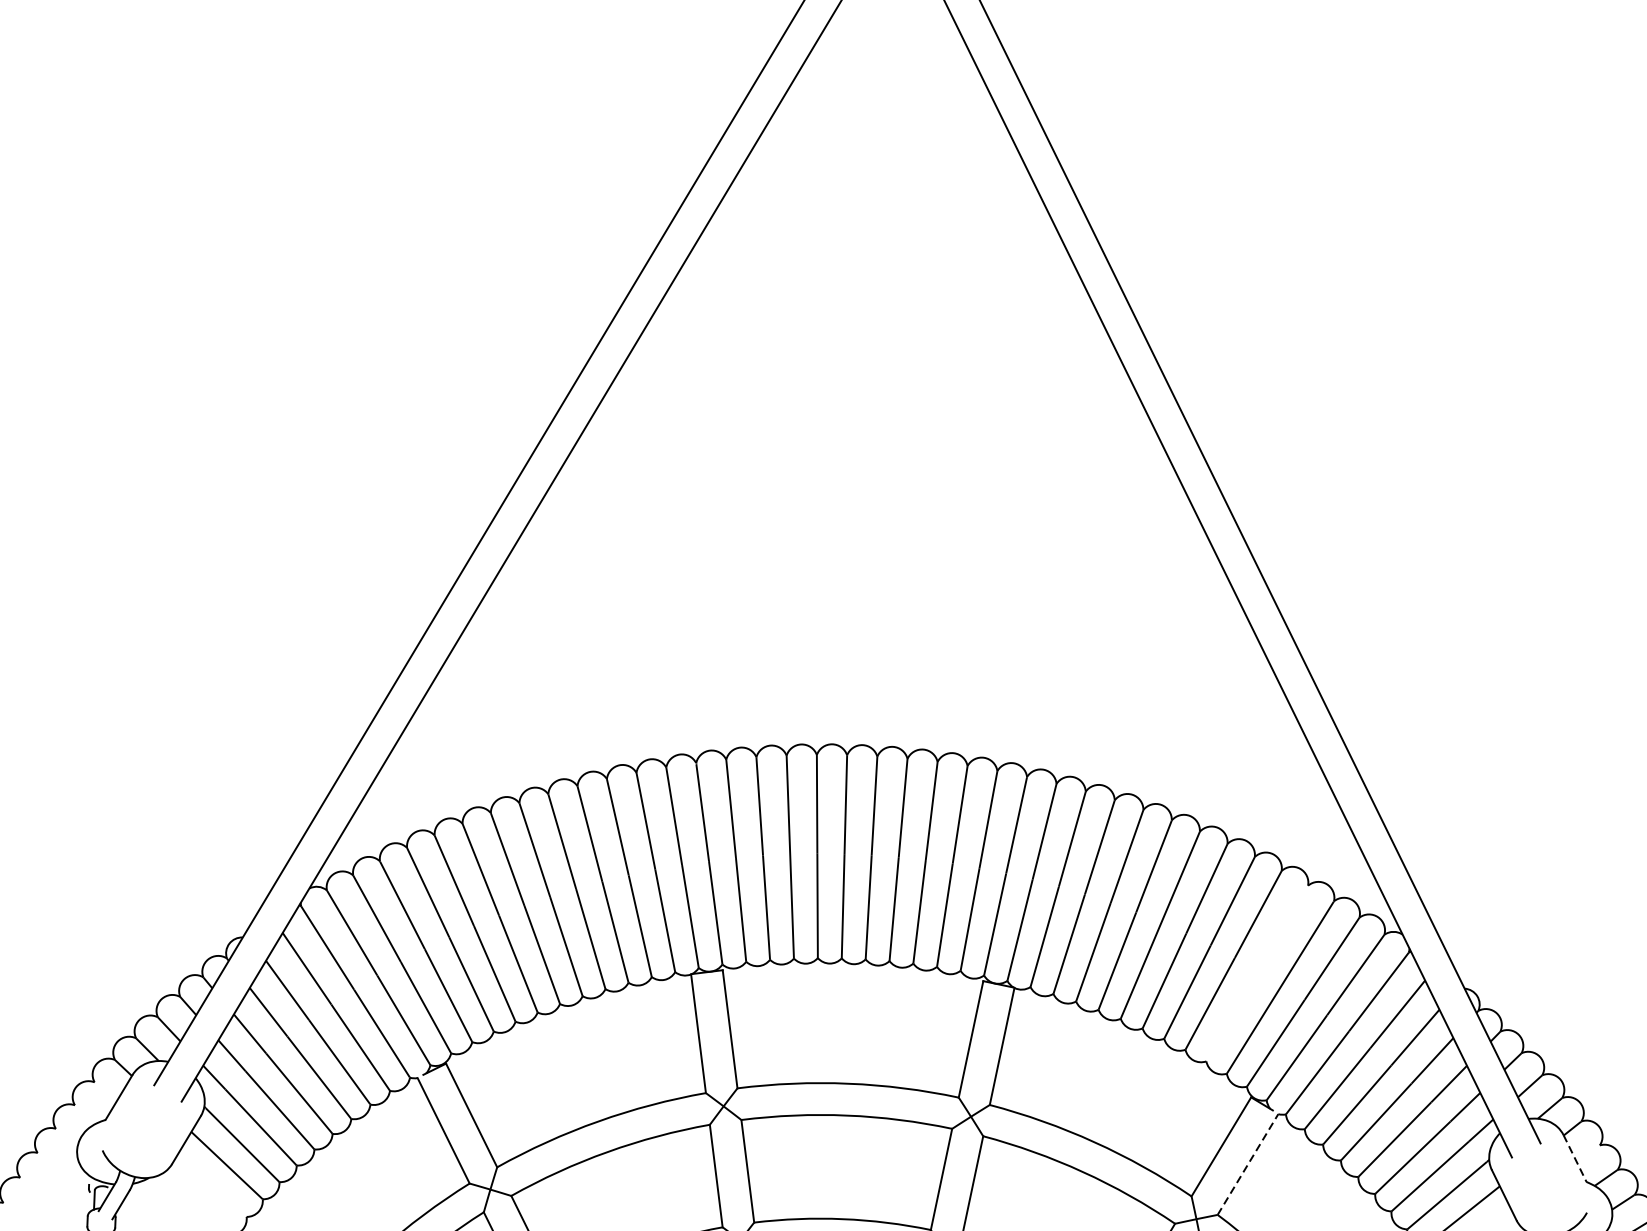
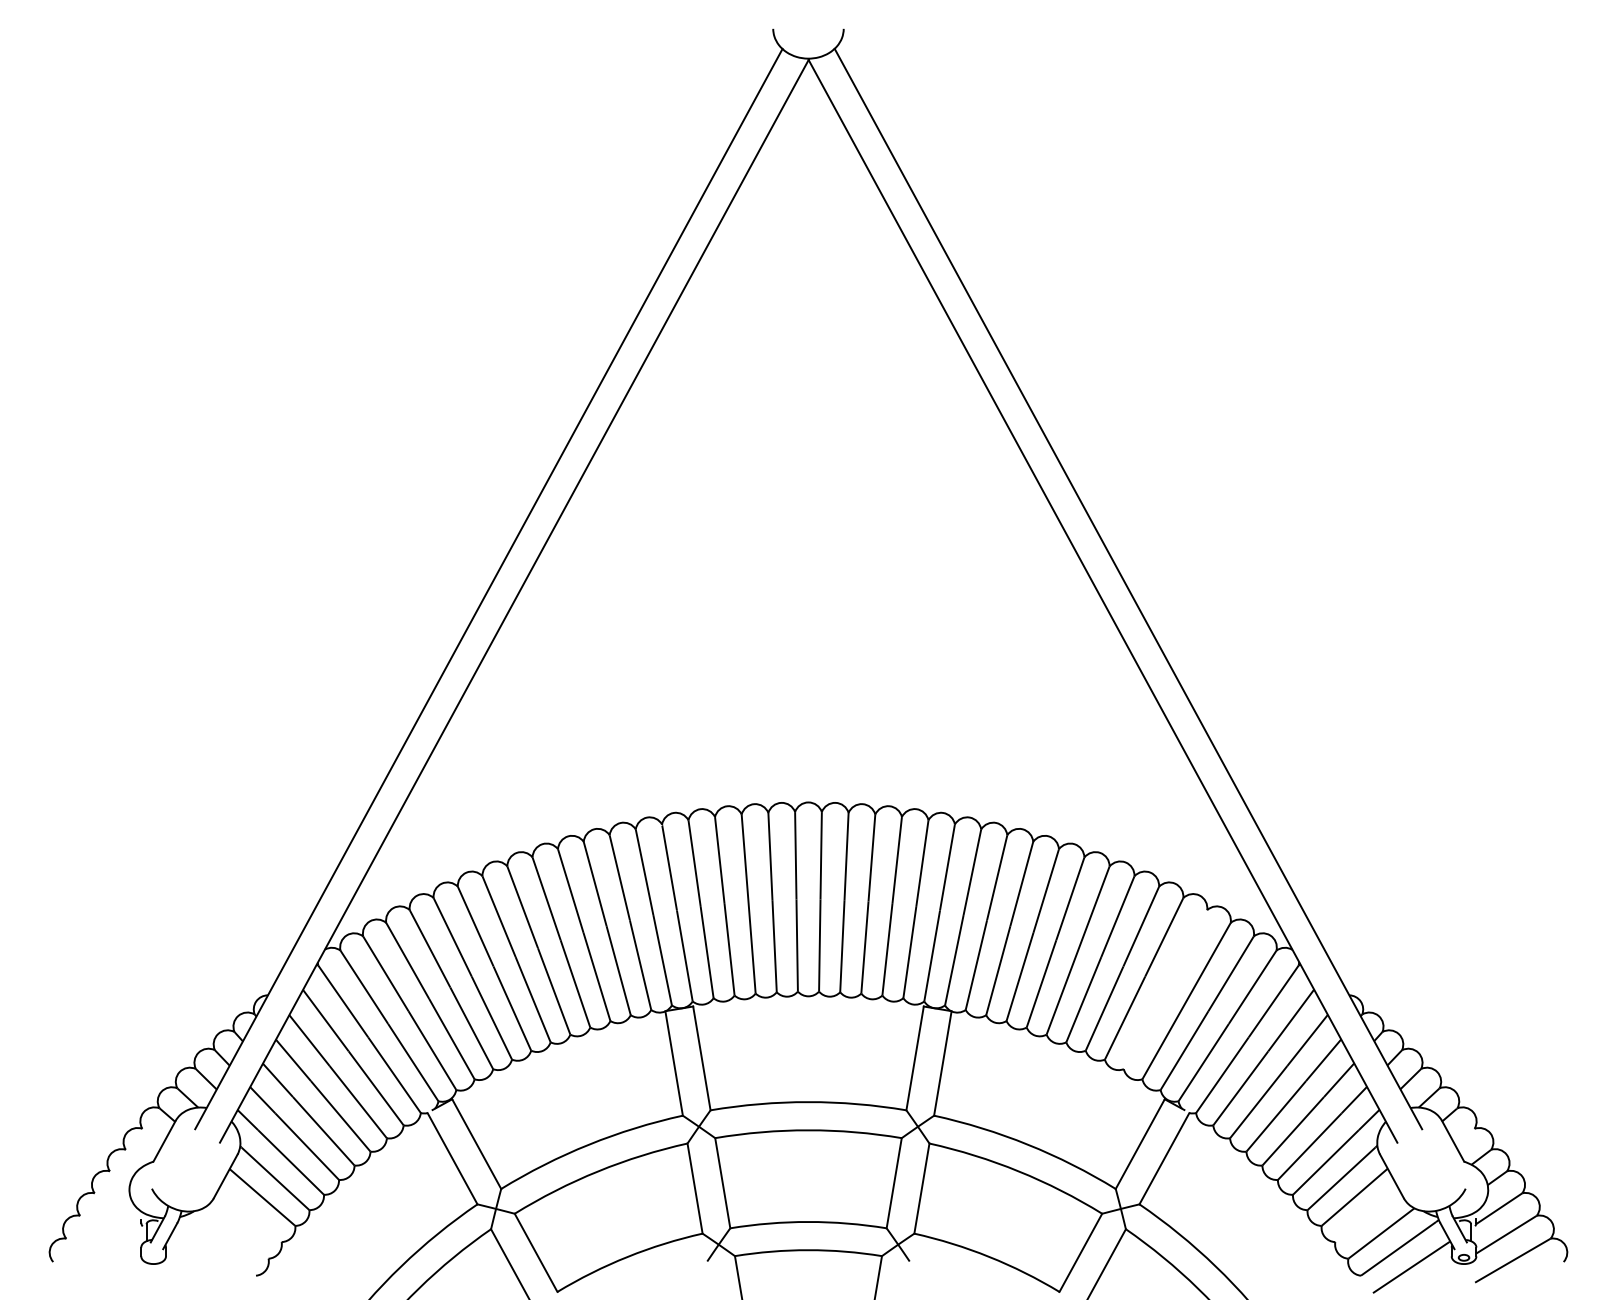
line: (1575, 1158) -> (1453, 1141), dashed -> solid
line: (1248, 1164) -> (1164, 1158), dashed -> solid

